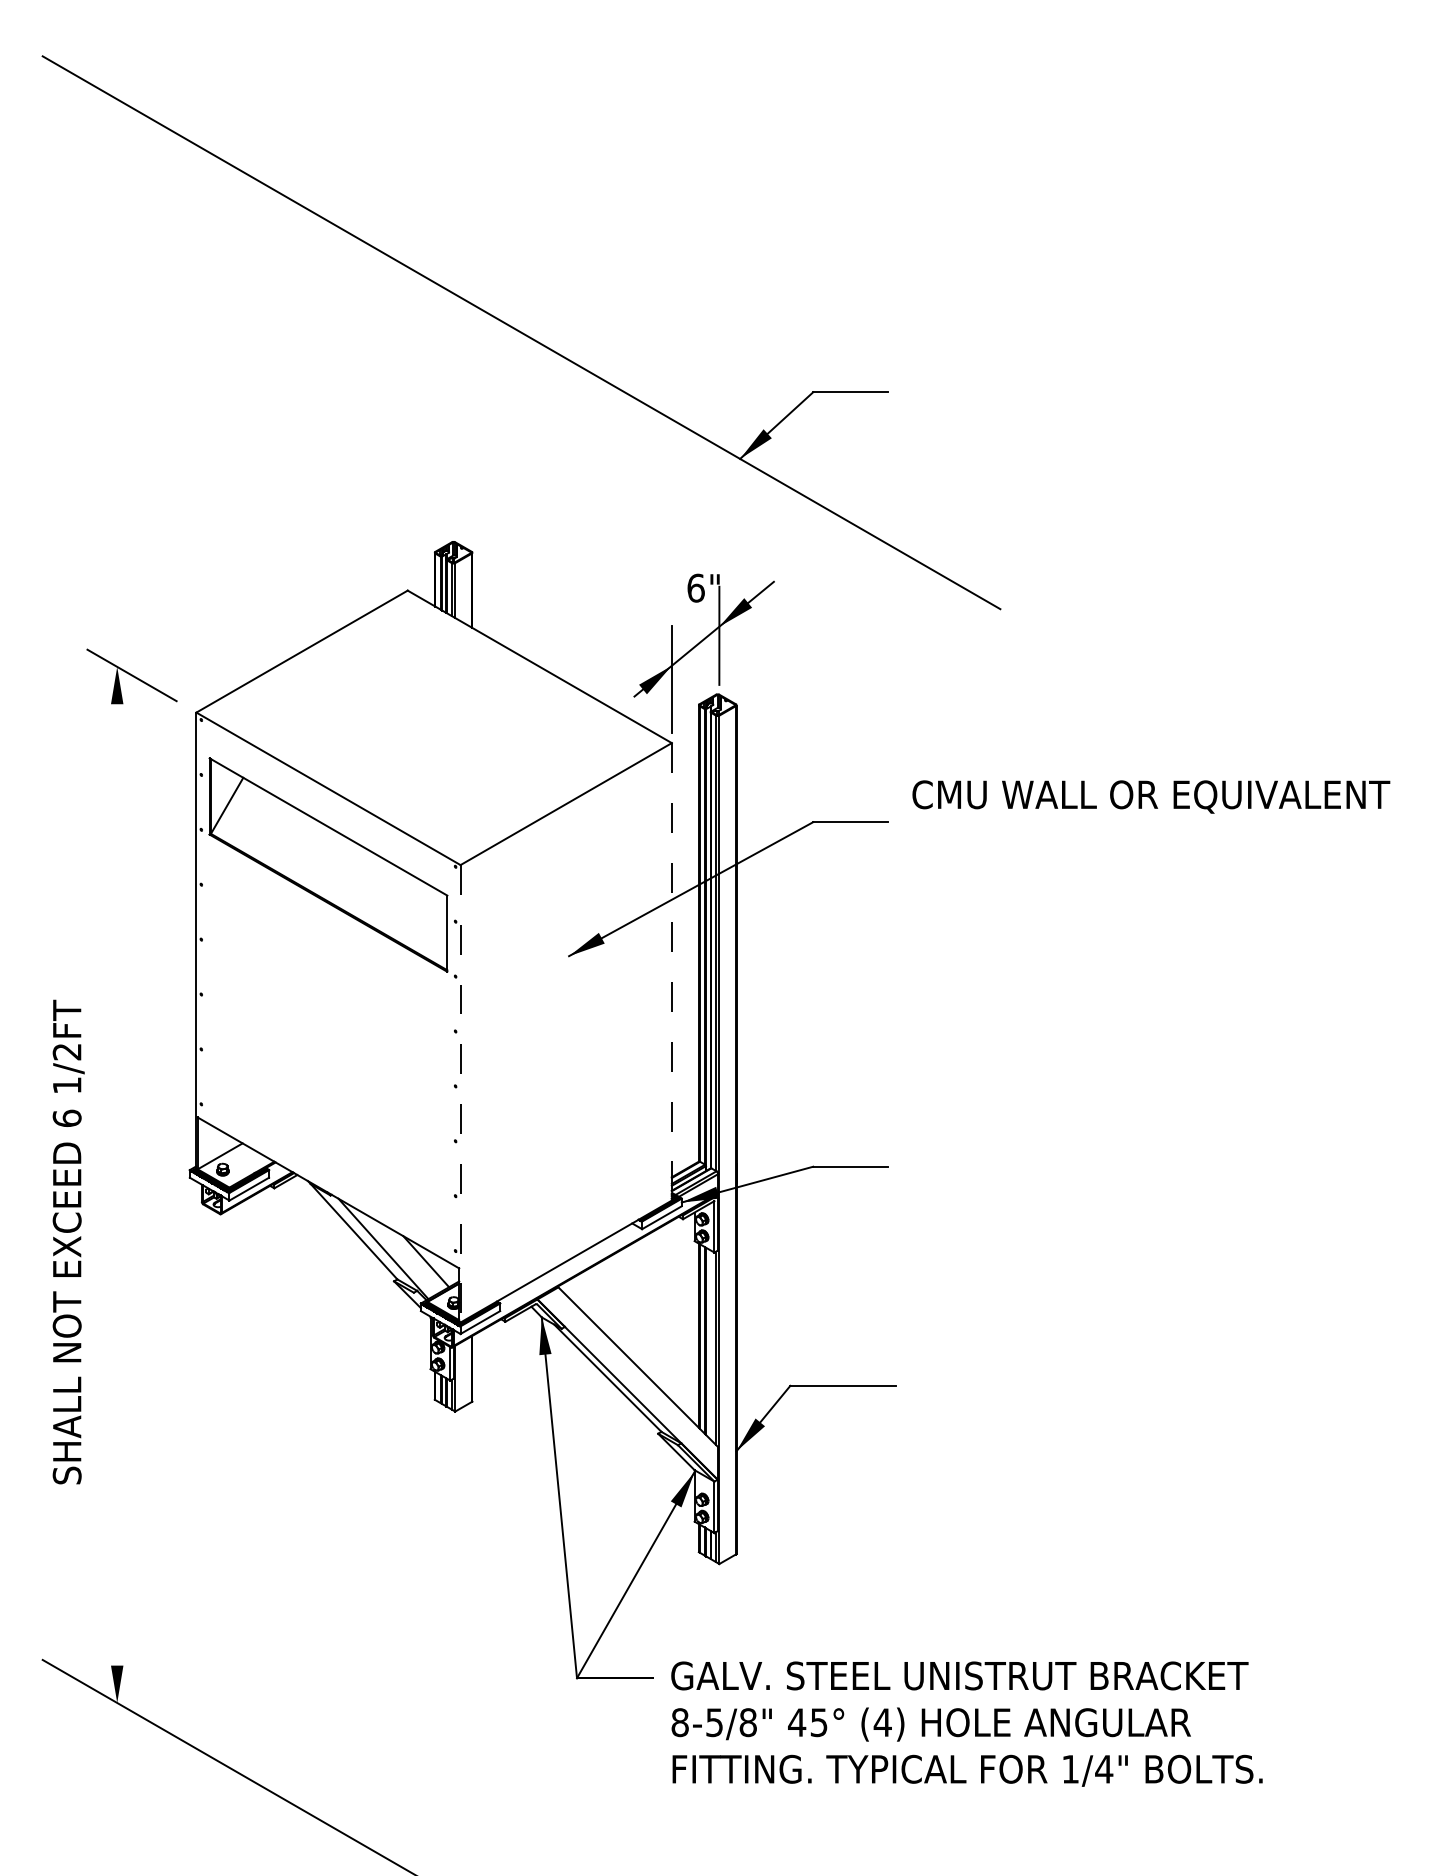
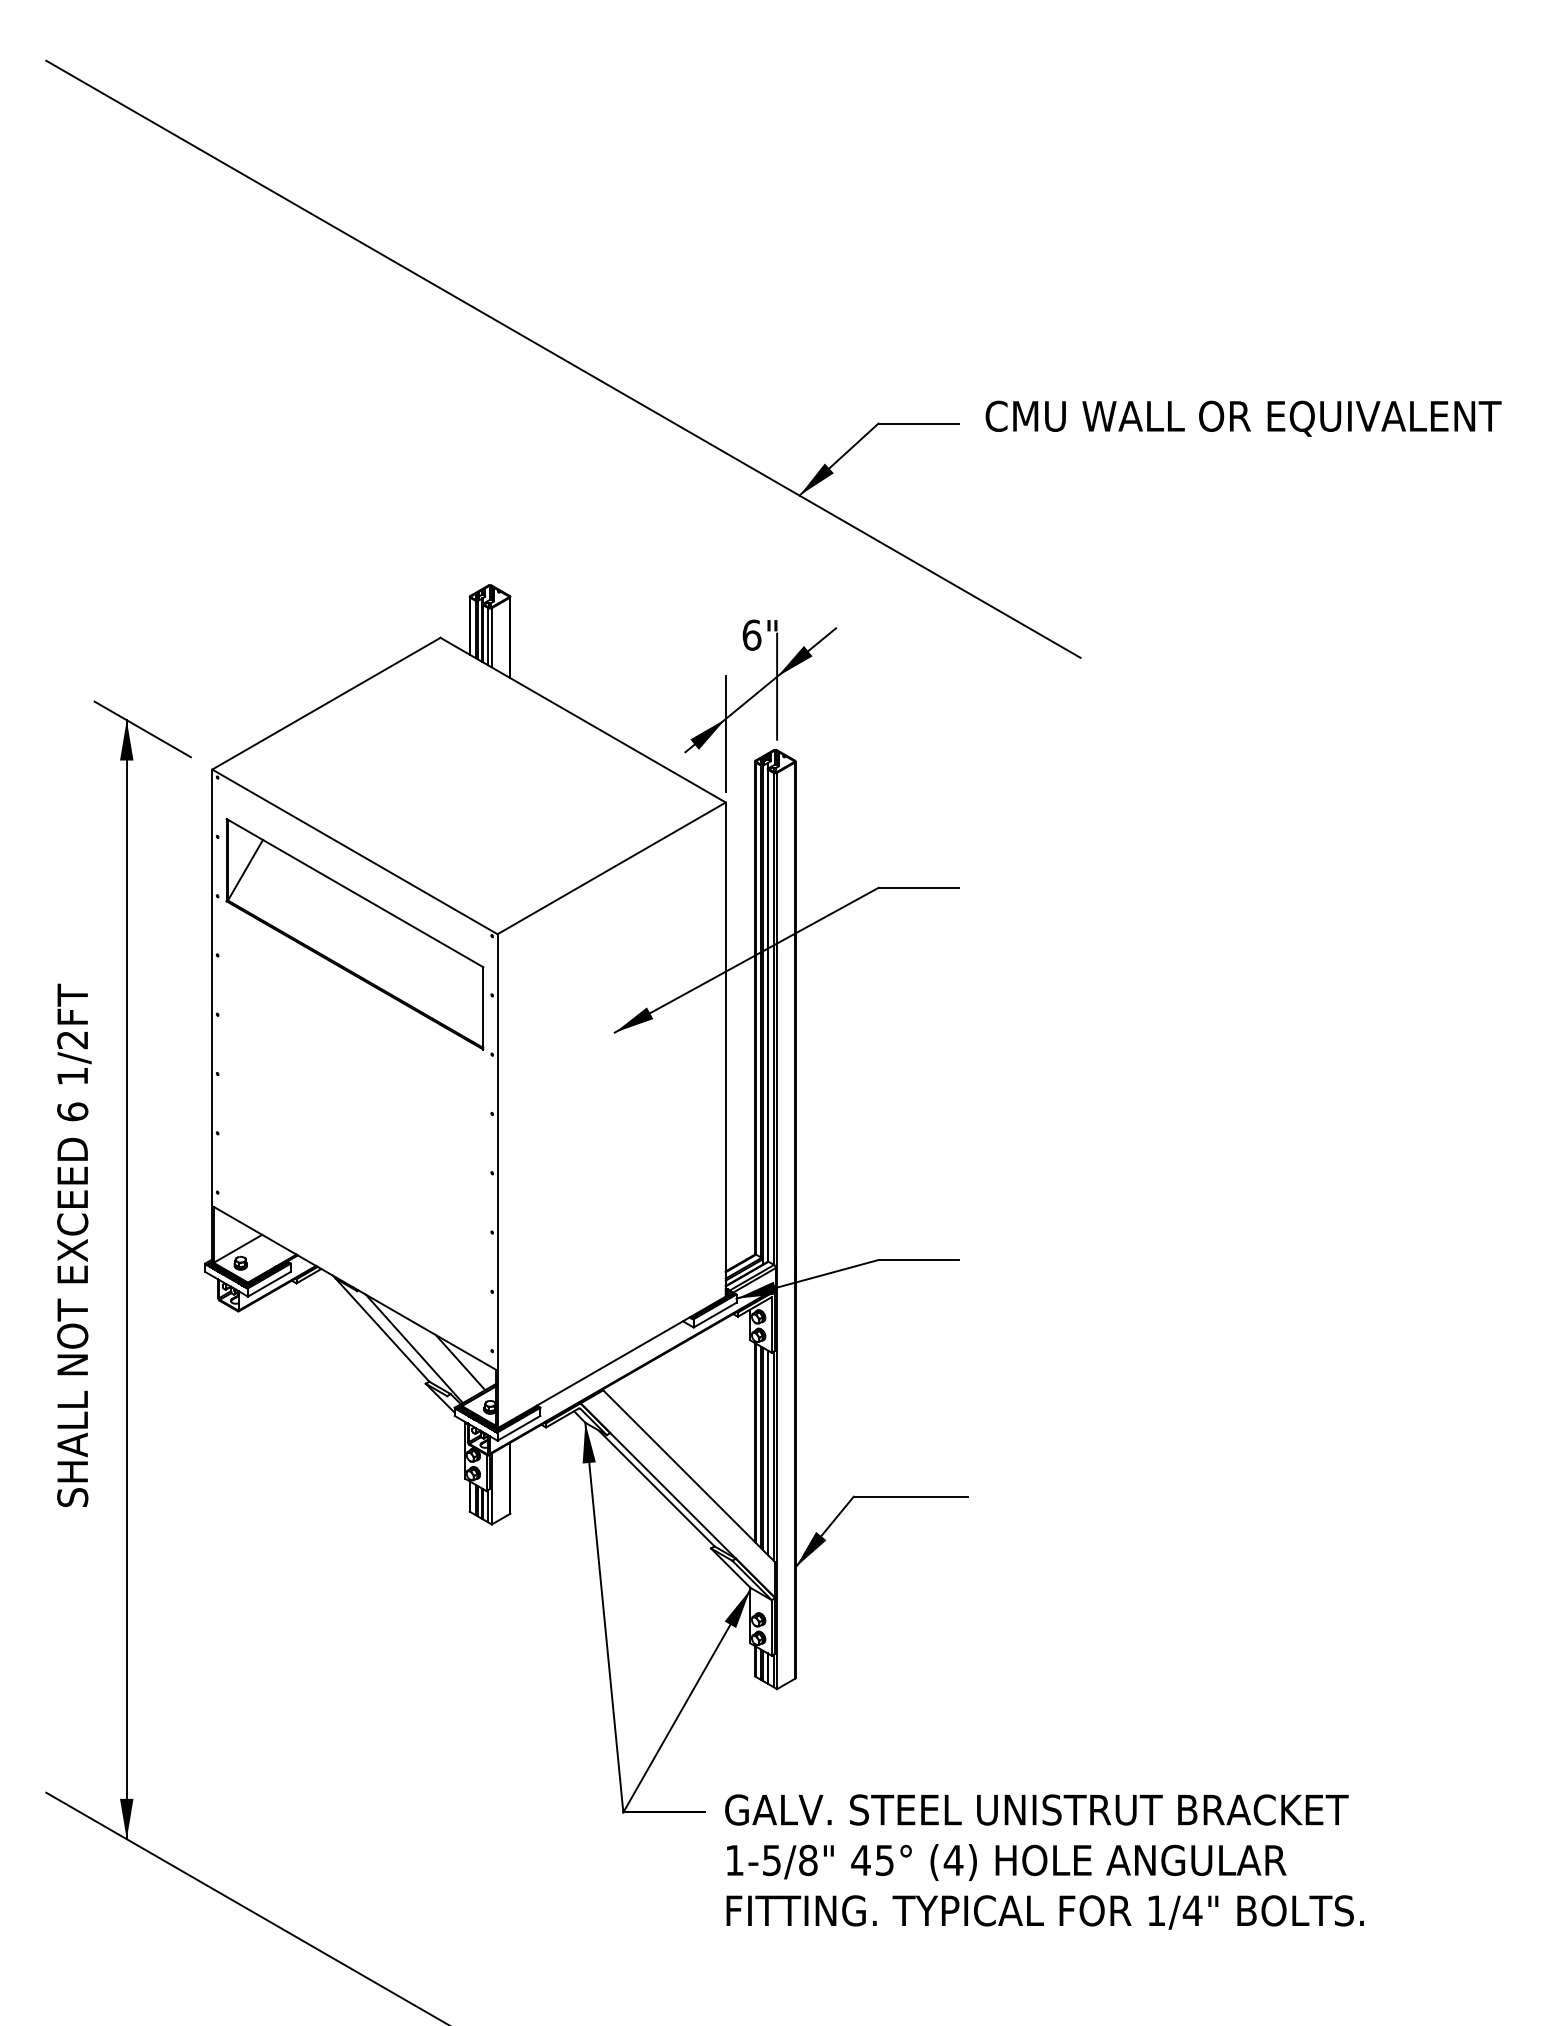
text: (1151, 796) -> (1243, 418), moved
line: (671, 972) -> (725, 1050), dashed -> solid
line: (460, 1094) -> (497, 1181), dashed -> solid
line: (116, 1184) -> (126, 1279), added
text: (68, 1241) -> (74, 1244), moved
line: (711, 1344) -> (768, 1452), added
text: (679, 1722) -> (734, 1860), 8-5/8" -> 1-5/8"

